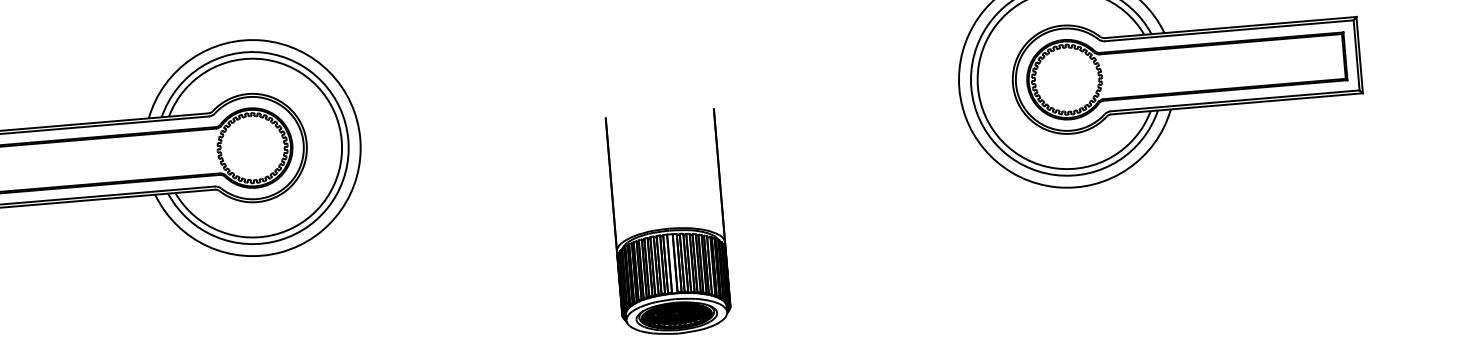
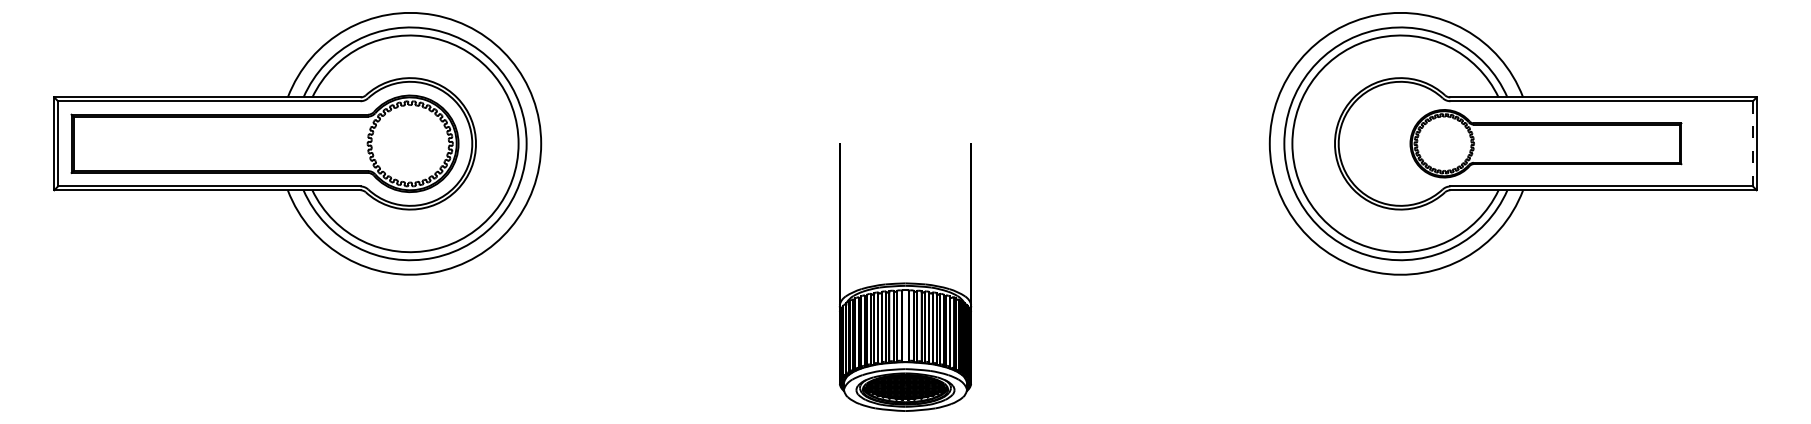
line: (1356, 55) -> (1752, 143), solid -> dashed
part: (1186, 69) -> (1545, 143), size x0.7

